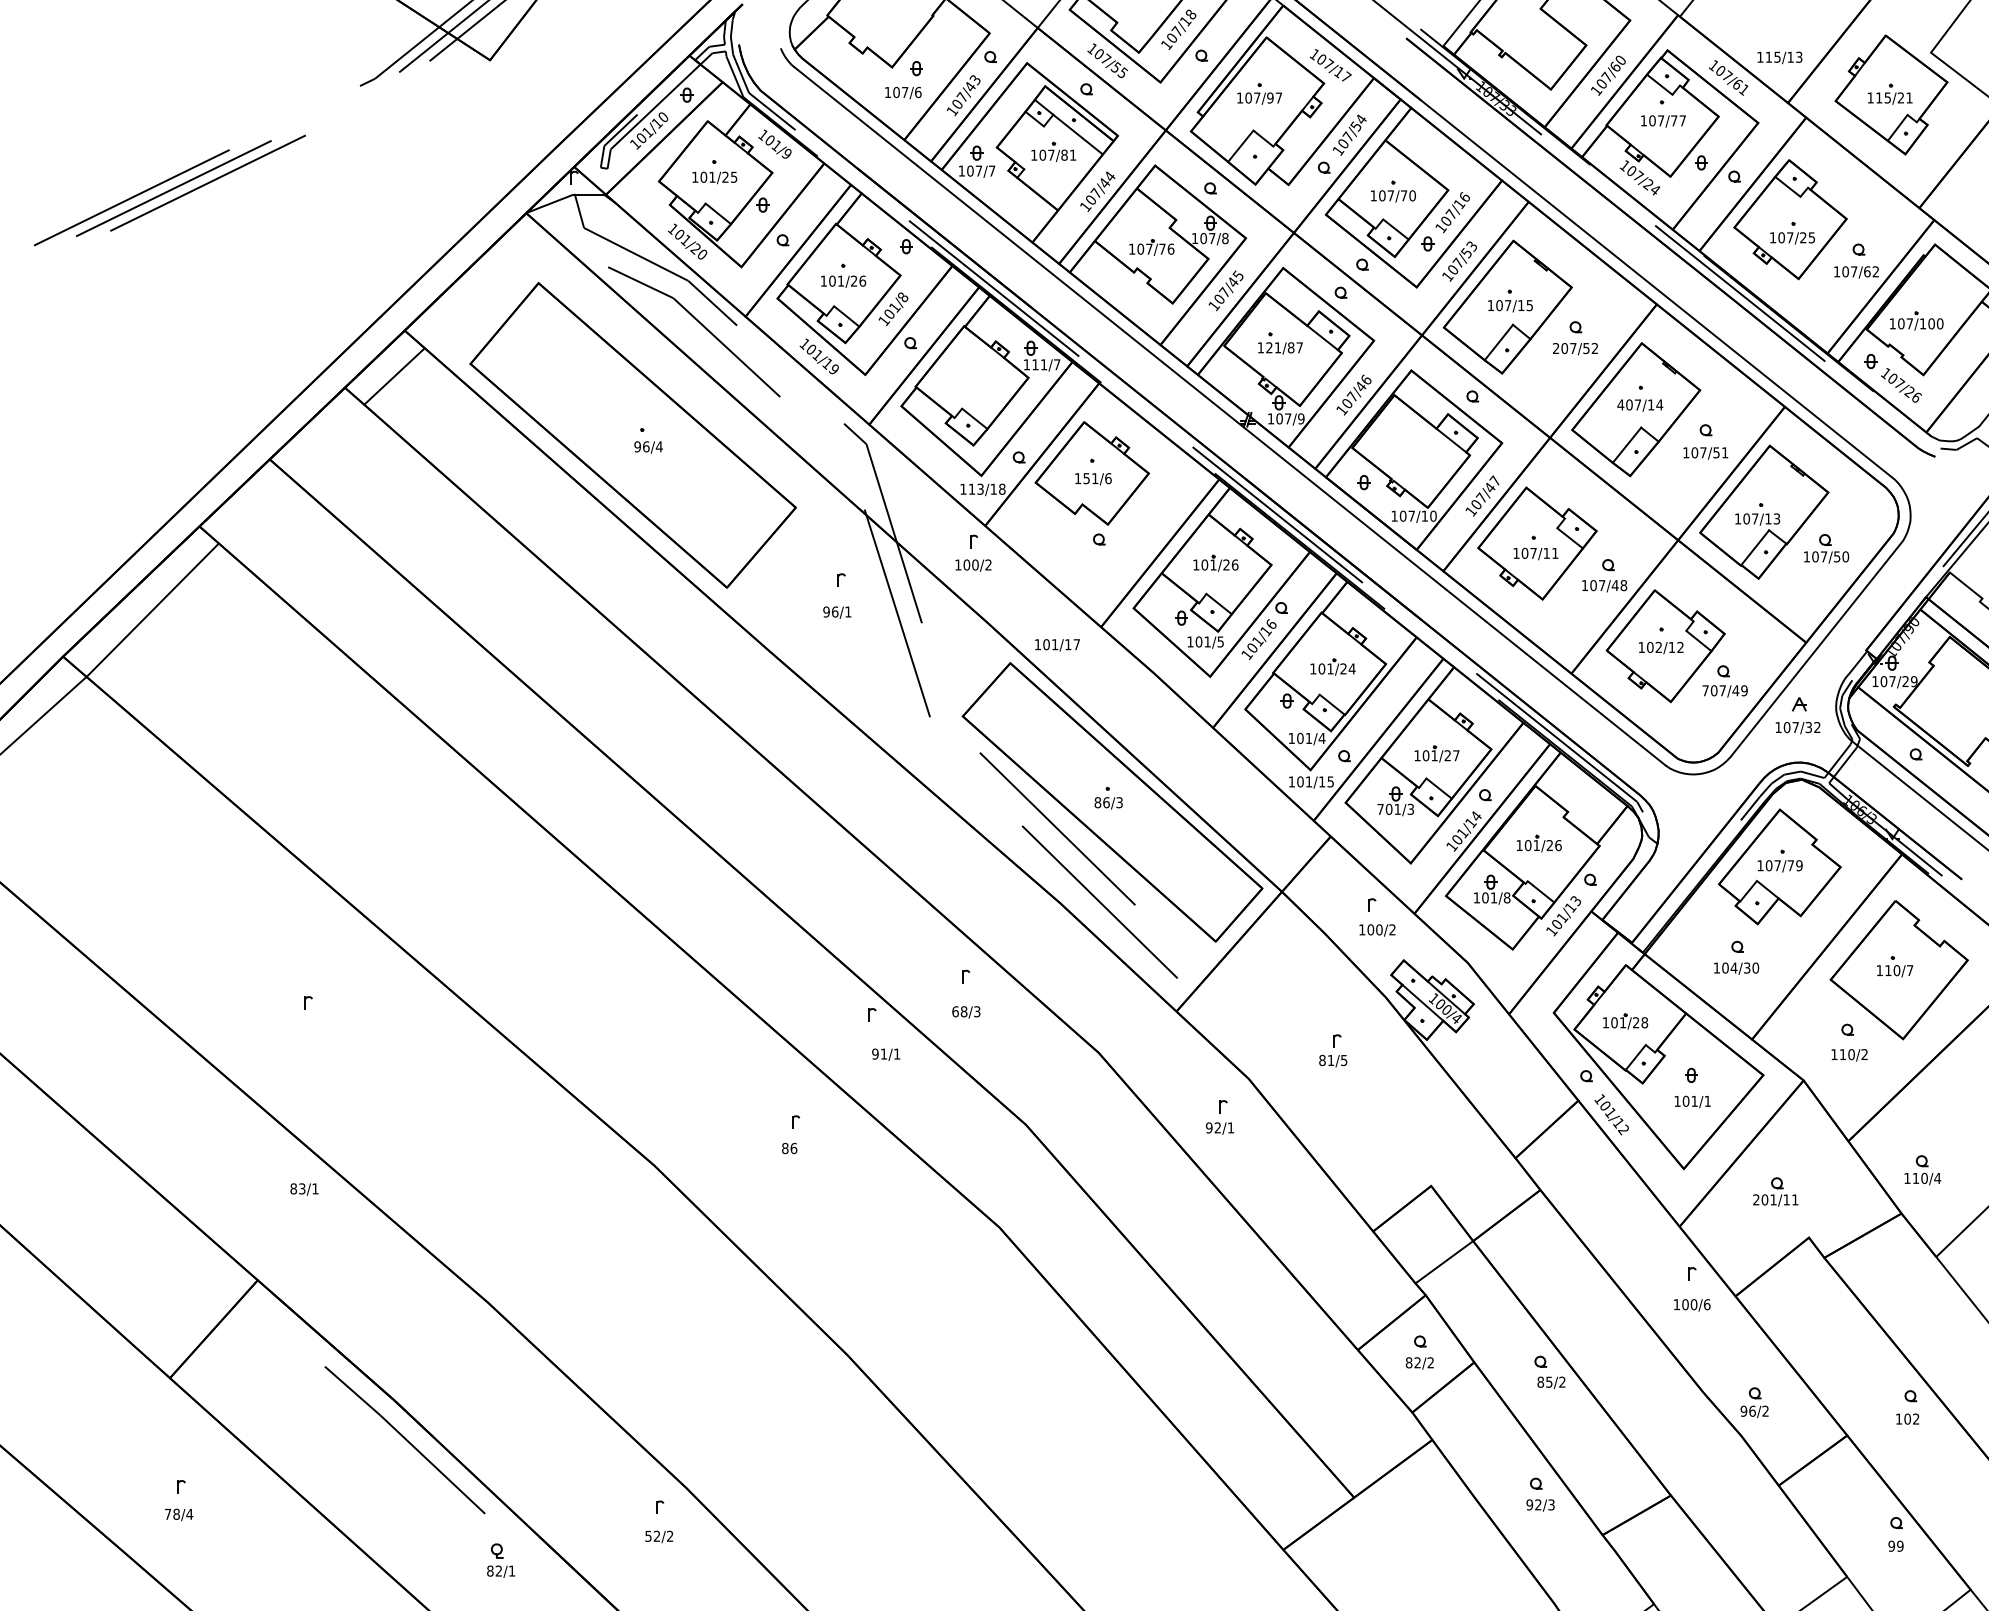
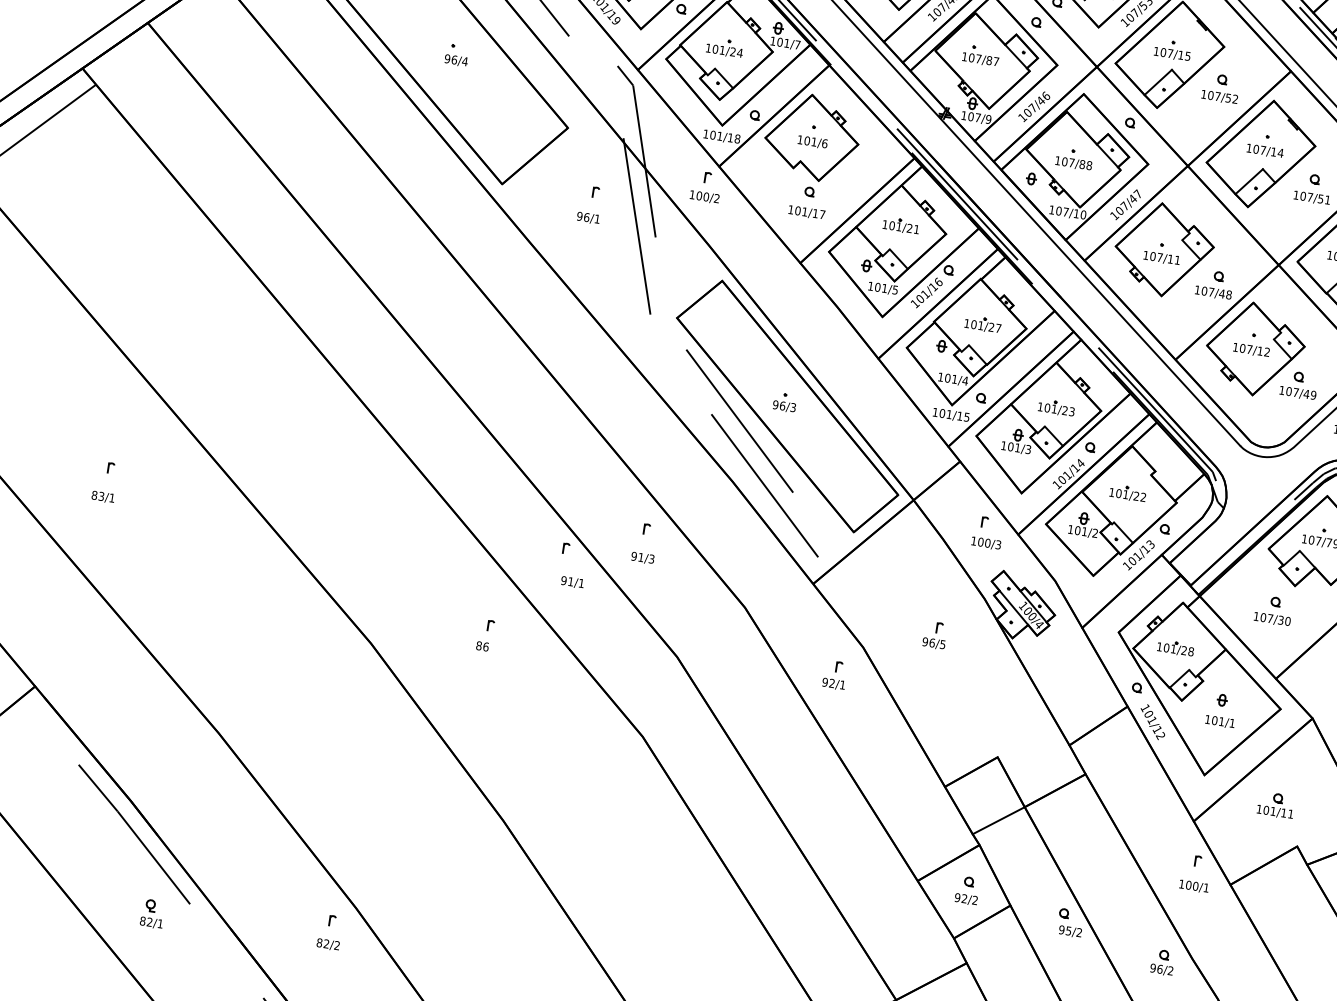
text: (1273, 347) -> (975, 58), 121/87 -> 107/87
text: (1555, 347) -> (1203, 93), 207/52 -> 107/52
text: (1035, 364) -> (780, 42), 111/7 -> 101/7
part: (969, 381) -> (724, 47), added
text: (1620, 404) -> (1249, 147), 407/14 -> 107/14
part: (1411, 450) -> (1073, 158), added
text: (1086, 478) -> (807, 140), 151/6 -> 101/6
text: (975, 488) -> (715, 135), 113/18 -> 101/18
text: (1234, 564) -> (916, 229), 101/26 -> 101/21
text: (1057, 645) -> (806, 212), moved
text: (1658, 646) -> (1249, 348), 102/12 -> 107/12
text: (1351, 668) -> (997, 328), 101/24 -> 101/27
text: (1705, 690) -> (1282, 390), 707/49 -> 107/49
text: (1456, 755) -> (1072, 411), 101/27 -> 101/23
text: (1097, 802) -> (775, 404), 86/3 -> 96/3
text: (1380, 809) -> (1003, 445), 701/3 -> 101/3
text: (1558, 845) -> (1143, 497), 101/26 -> 101/22
text: (1506, 897) -> (1094, 532), 101/8 -> 101/2
text: (1392, 930) -> (998, 545), 100/2 -> 100/3
text: (1733, 967) -> (1269, 618), 104/30 -> 107/30
text: (959, 1011) -> (637, 556), 68/3 -> 91/3
text: (1326, 1060) -> (928, 642), 81/5 -> 96/5
text: (304, 1189) -> (103, 497), moved
text: (1756, 1199) -> (1259, 808), 201/11 -> 101/11
text: (1707, 1304) -> (1206, 887), 100/6 -> 100/1
text: (1408, 1362) -> (957, 897), 82/2 -> 92/2
text: (1540, 1382) -> (1061, 930), 85/2 -> 95/2
part: (1754, 1402) -> (1162, 962), moved
text: (648, 1535) -> (319, 942), 52/2 -> 82/2
part: (500, 1560) -> (152, 913), moved

